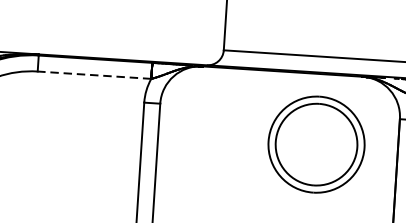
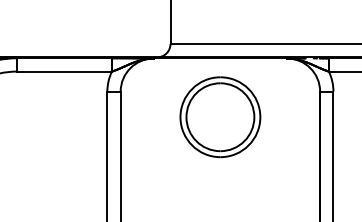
line: (94, 75) -> (64, 71), dashed -> solid
part: (316, 144) -> (220, 117), moved

